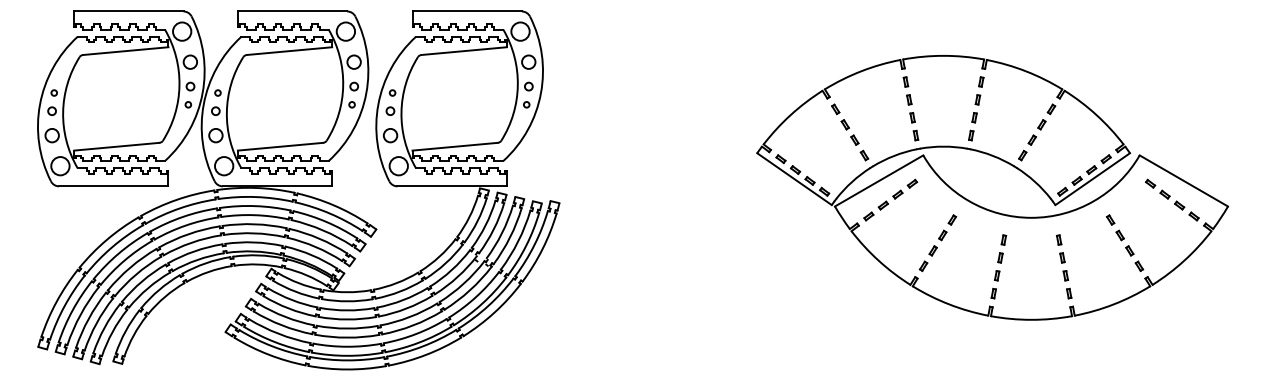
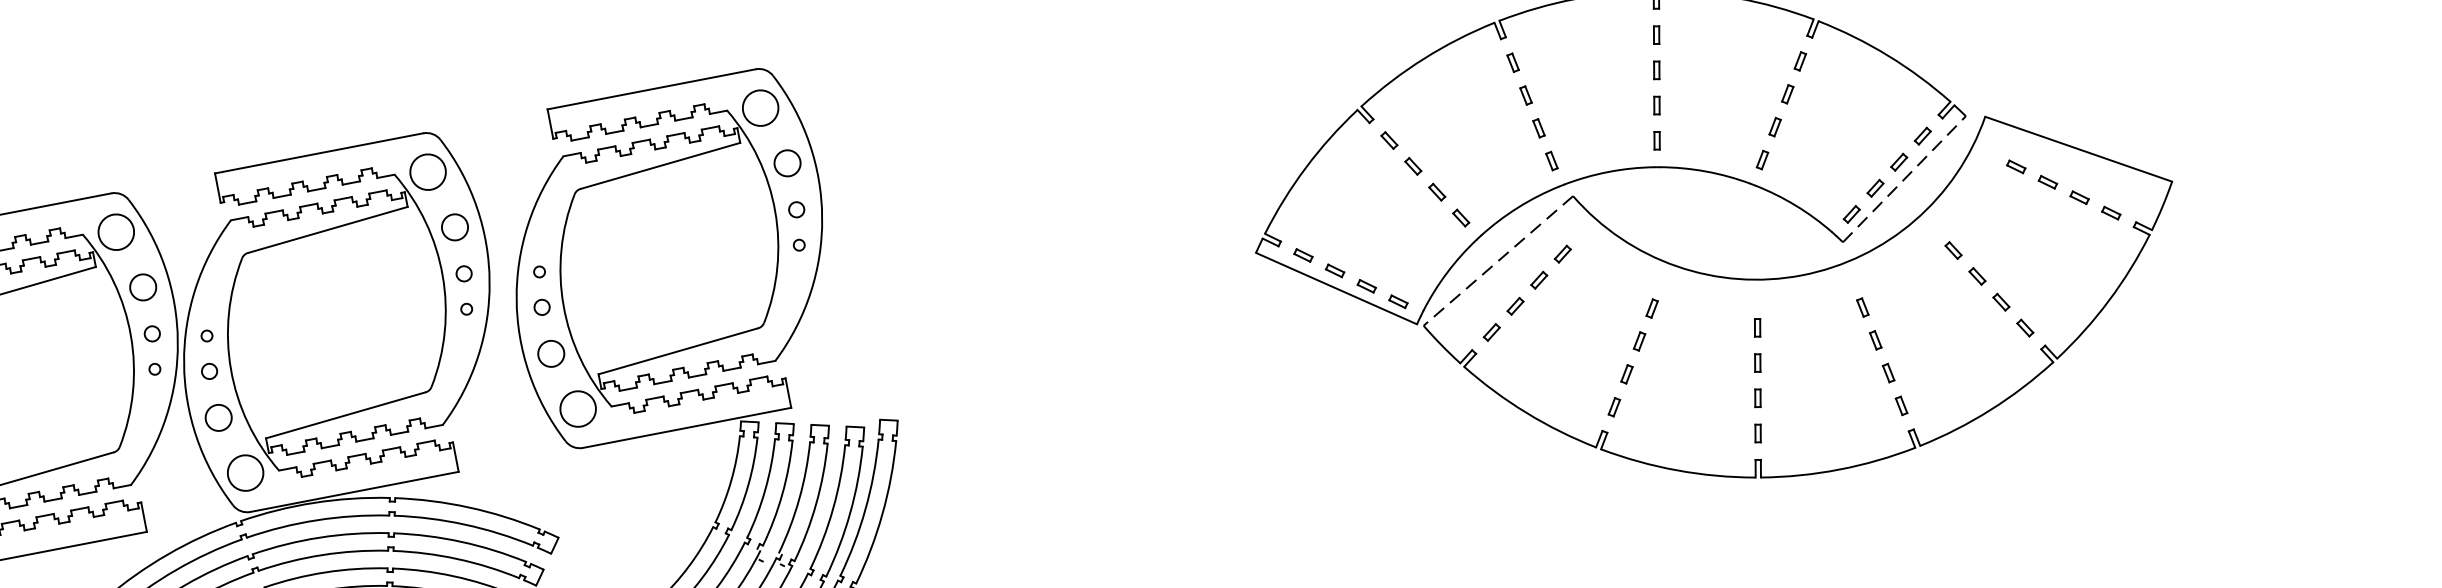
line: (1093, 178) -> (1905, 177), solid -> dashed
line: (878, 181) -> (1497, 262), solid -> dashed

